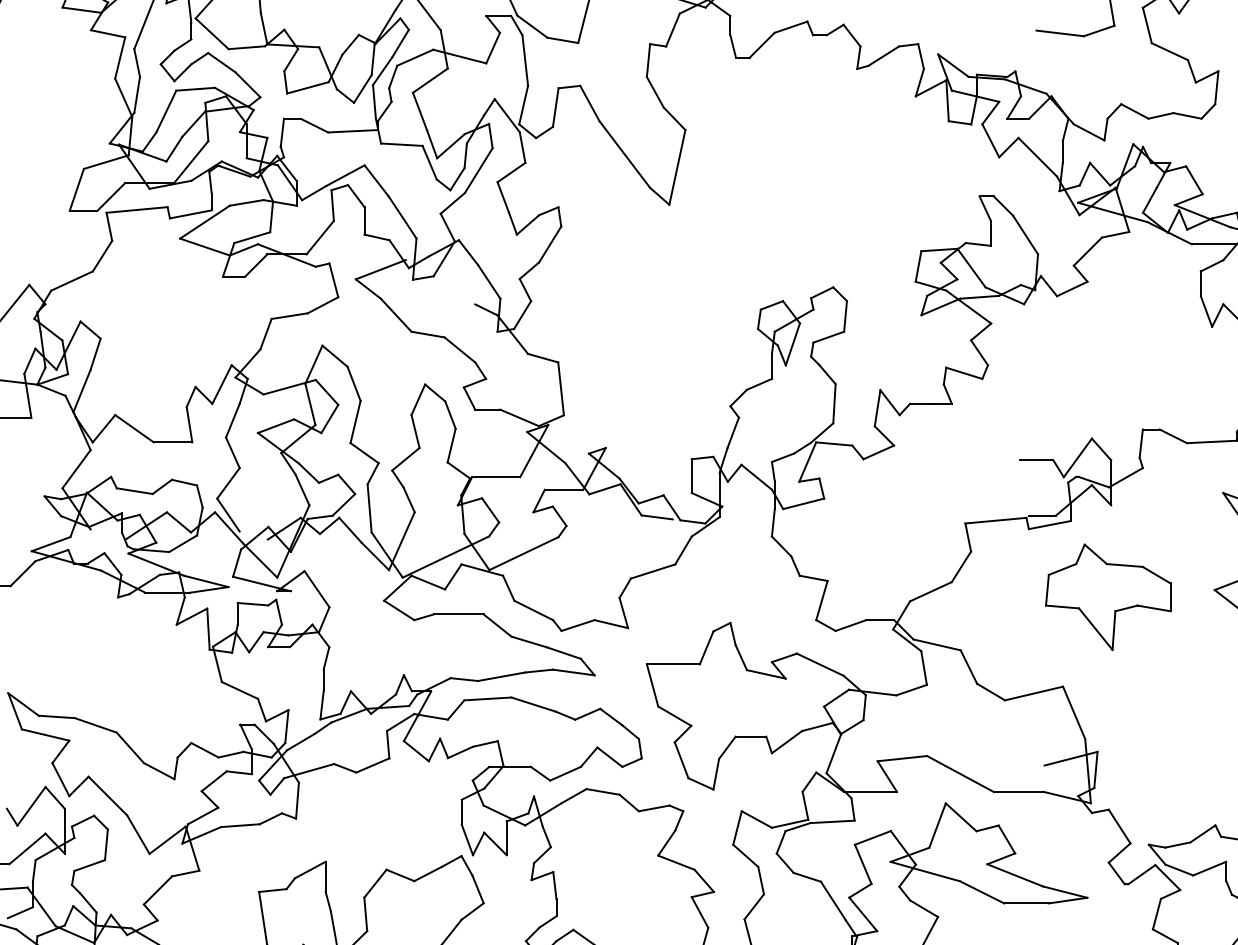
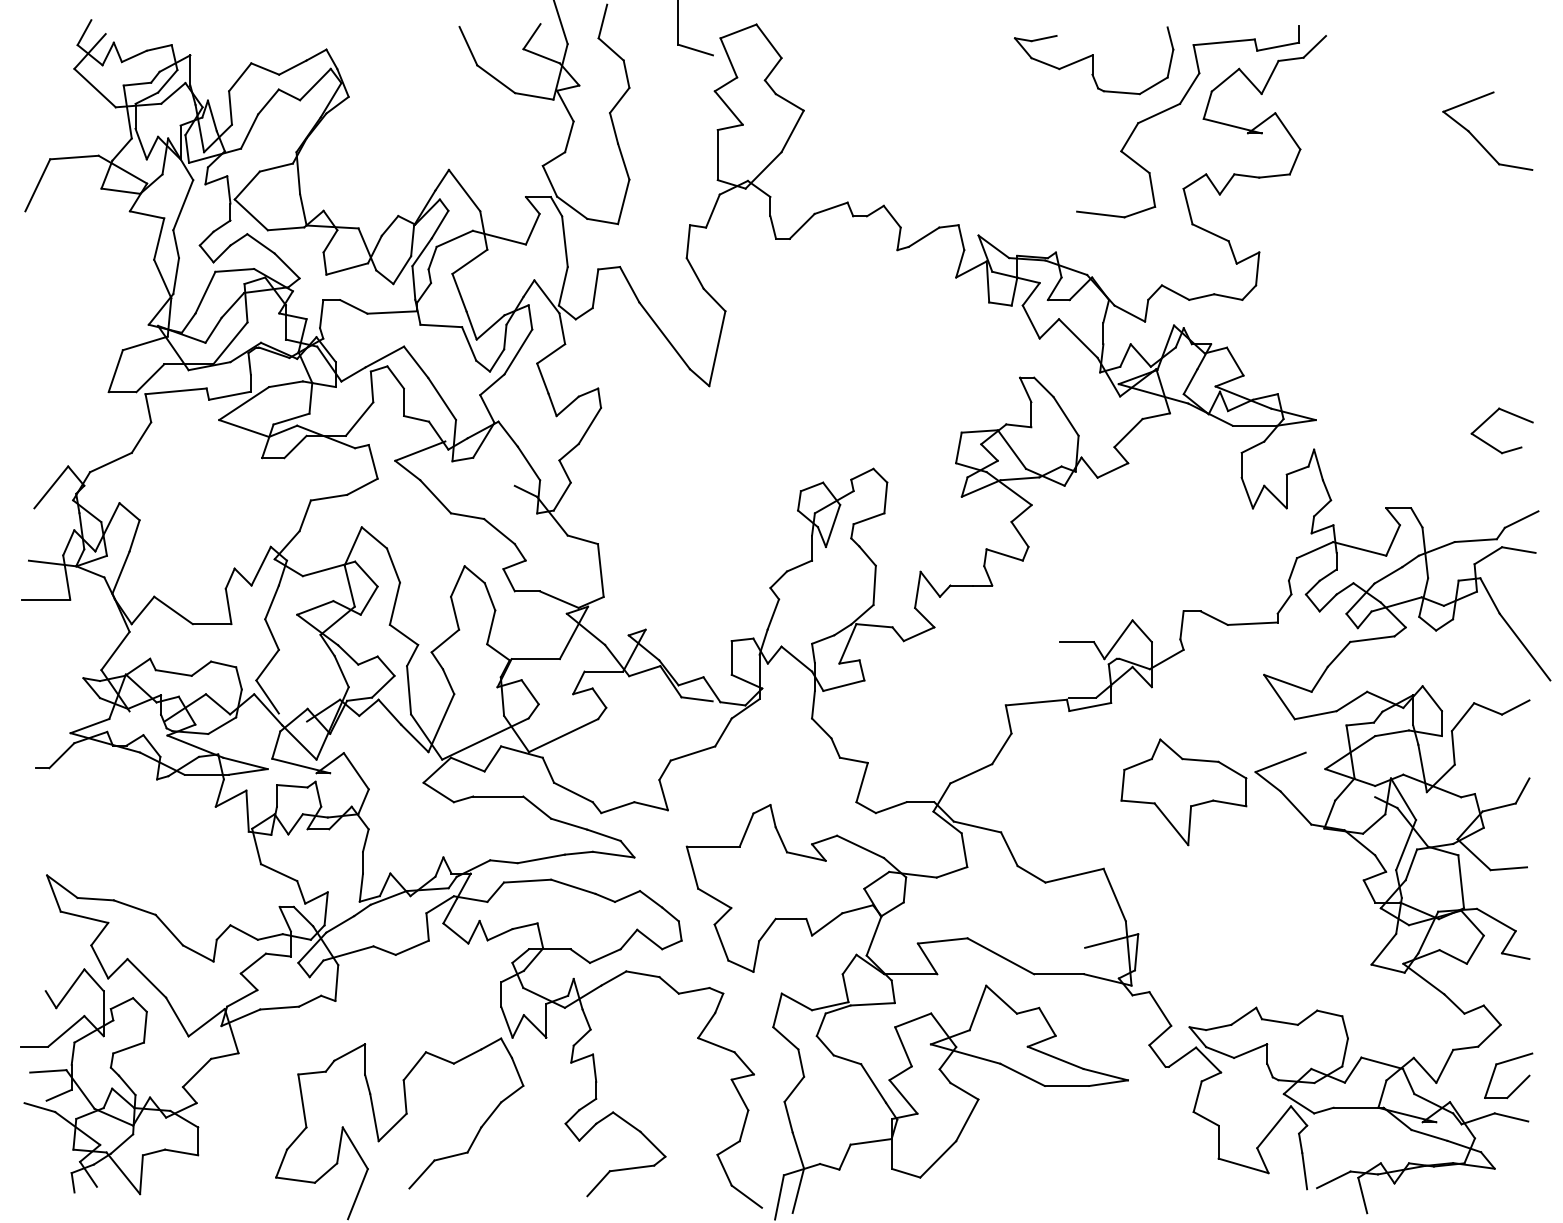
part: (1107, 597) -> (1183, 792), moved

